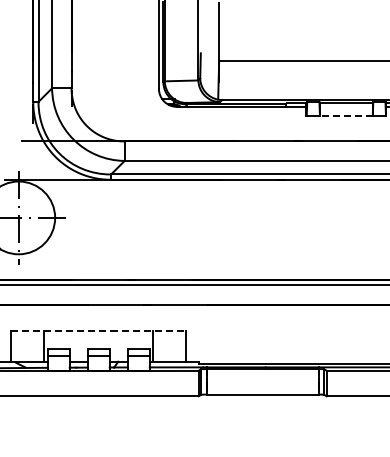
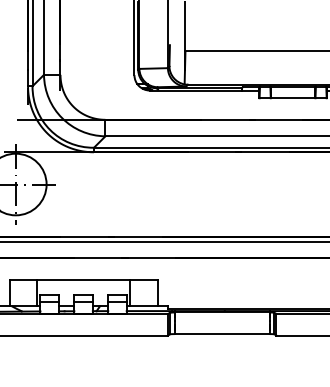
line: (345, 116) -> (292, 98), dashed -> solid
line: (99, 330) -> (84, 279), dashed -> solid

